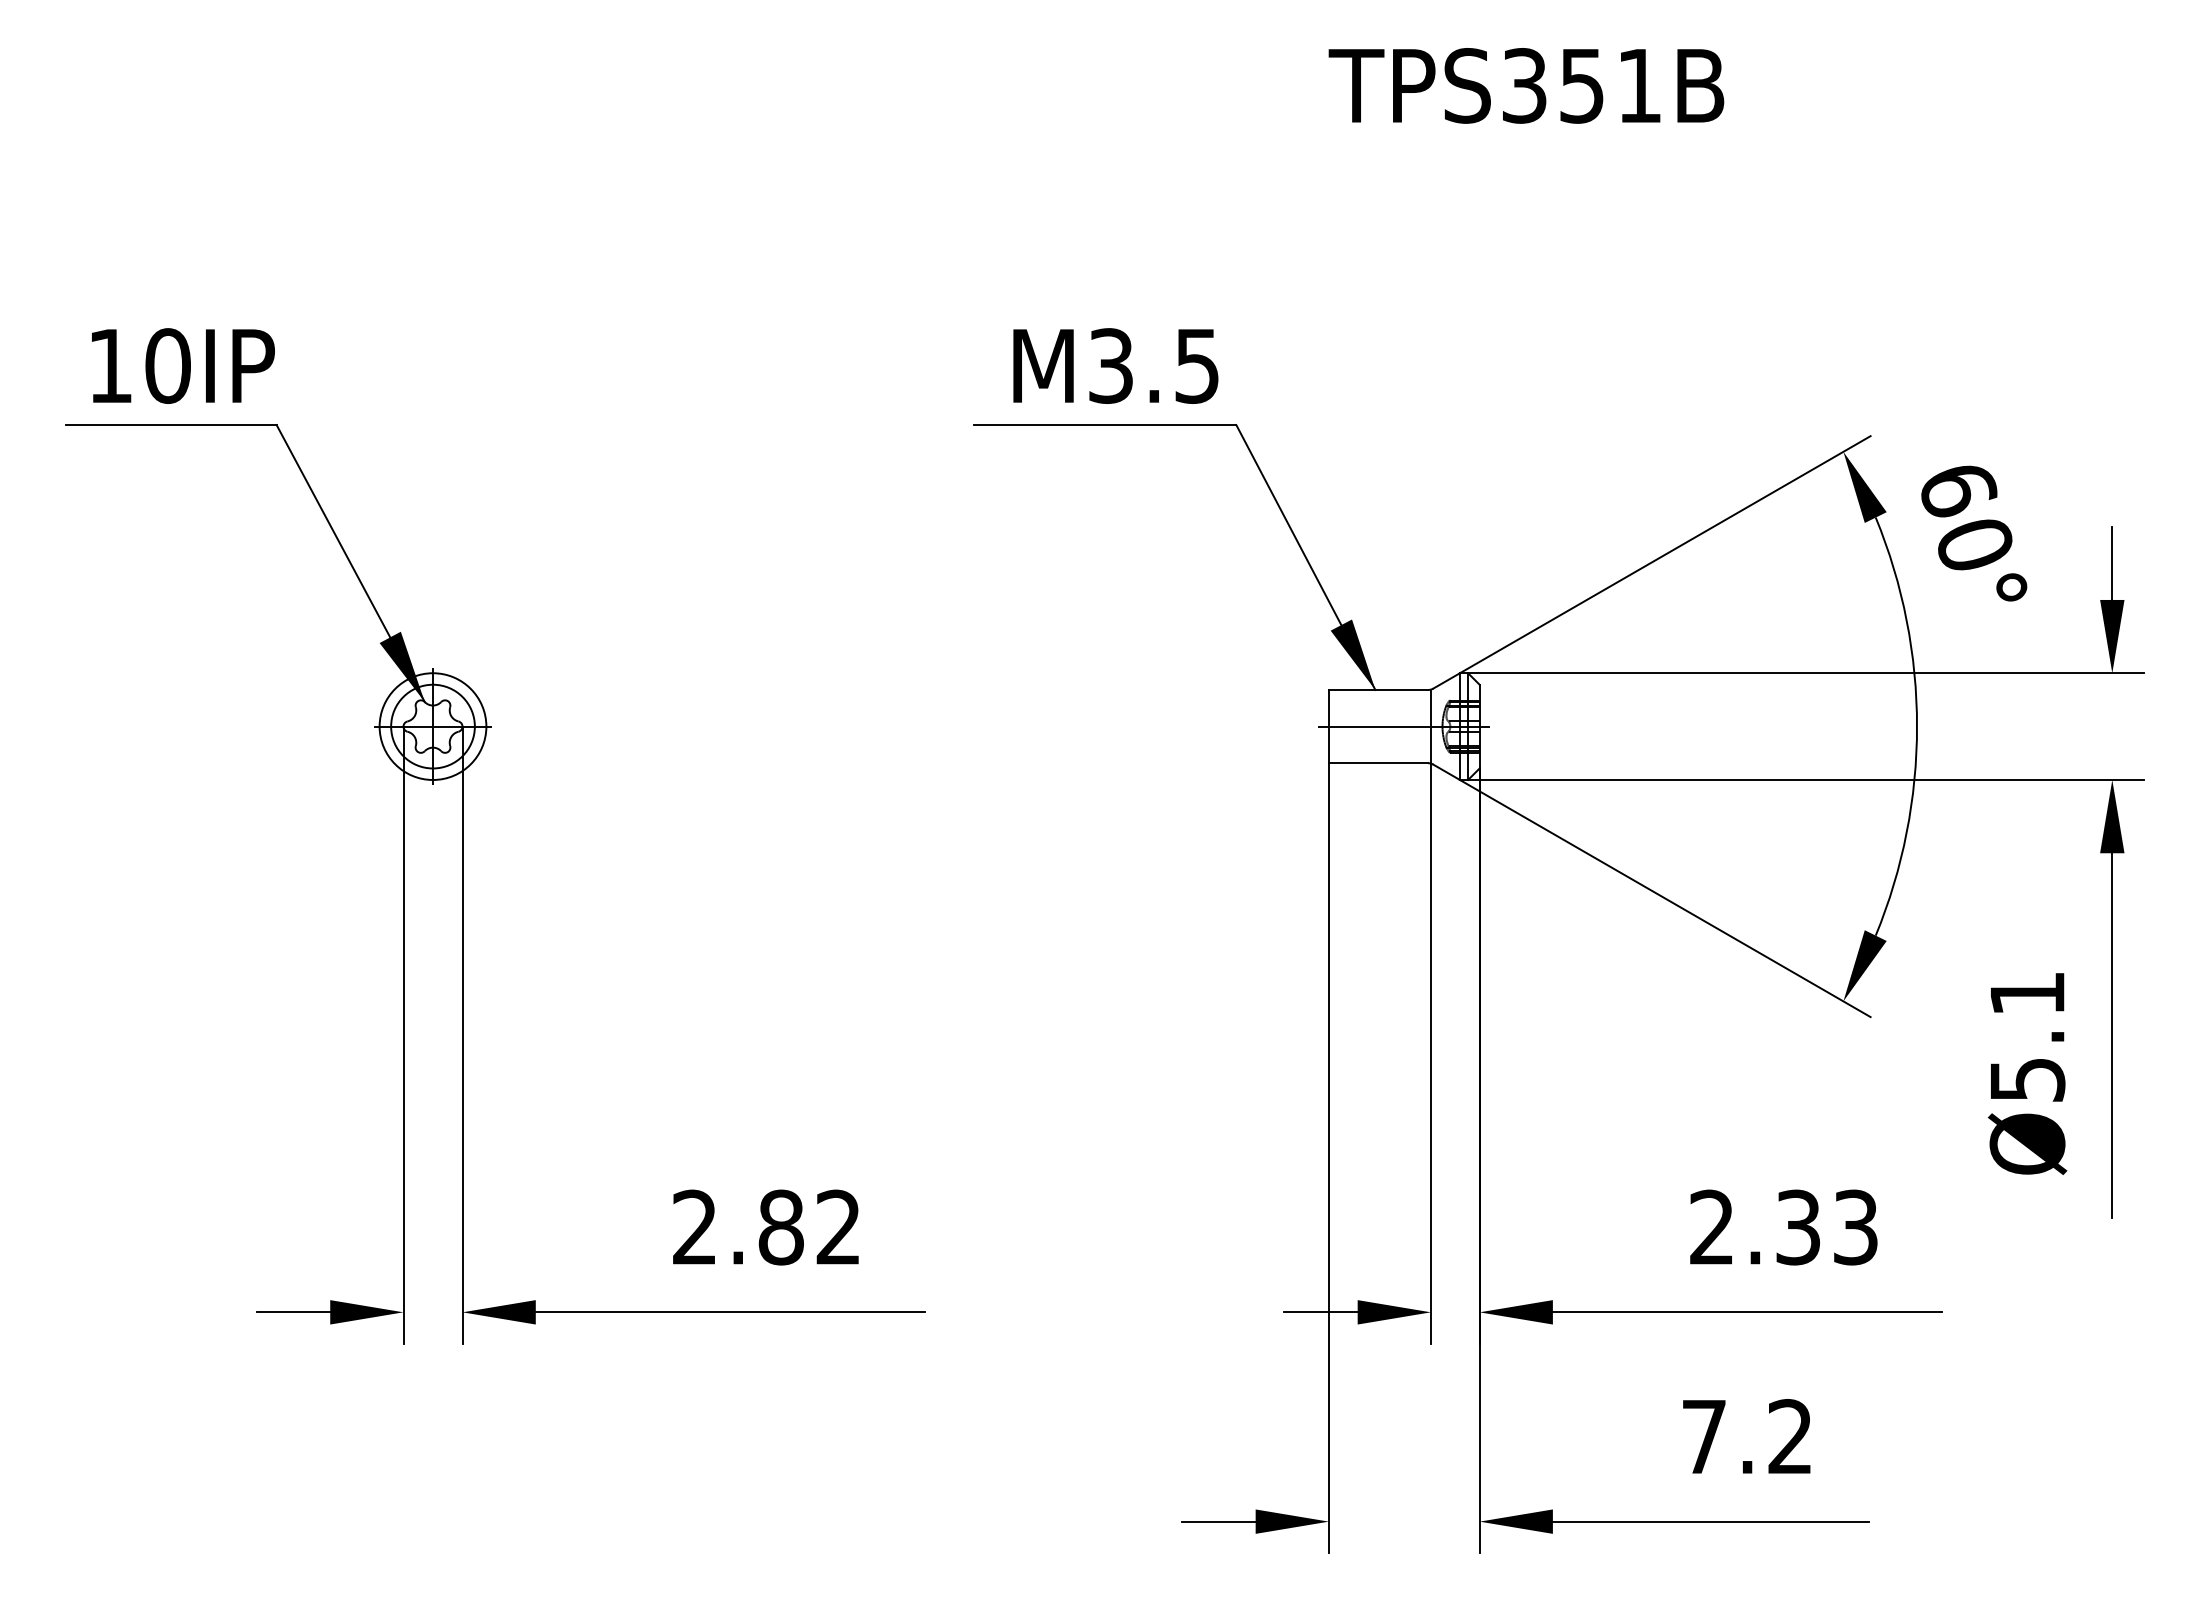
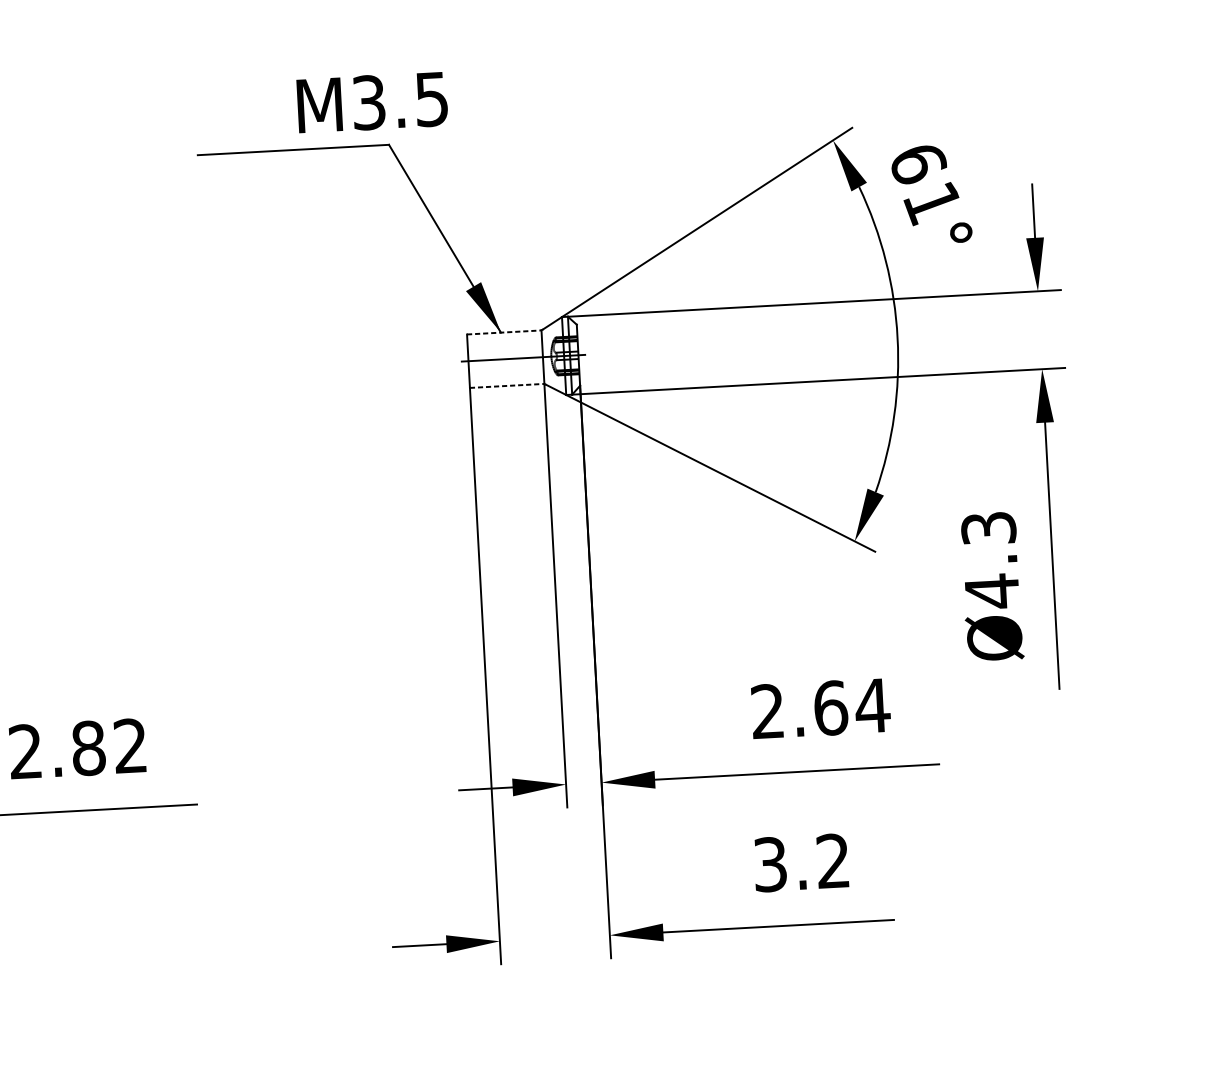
text: (1115, 365) -> (372, 102), moved
text: (1973, 546) -> (931, 204), 60° -> 61°
line: (1378, 689) -> (503, 332), solid -> dashed
line: (1378, 763) -> (506, 386), solid -> dashed
text: (2027, 1038) -> (990, 561), Ø5.1 -> Ø4.3
text: (1827, 1227) -> (852, 706), 2.33 -> 2.64
text: (1703, 1436) -> (769, 864), 7.2 -> 3.2

